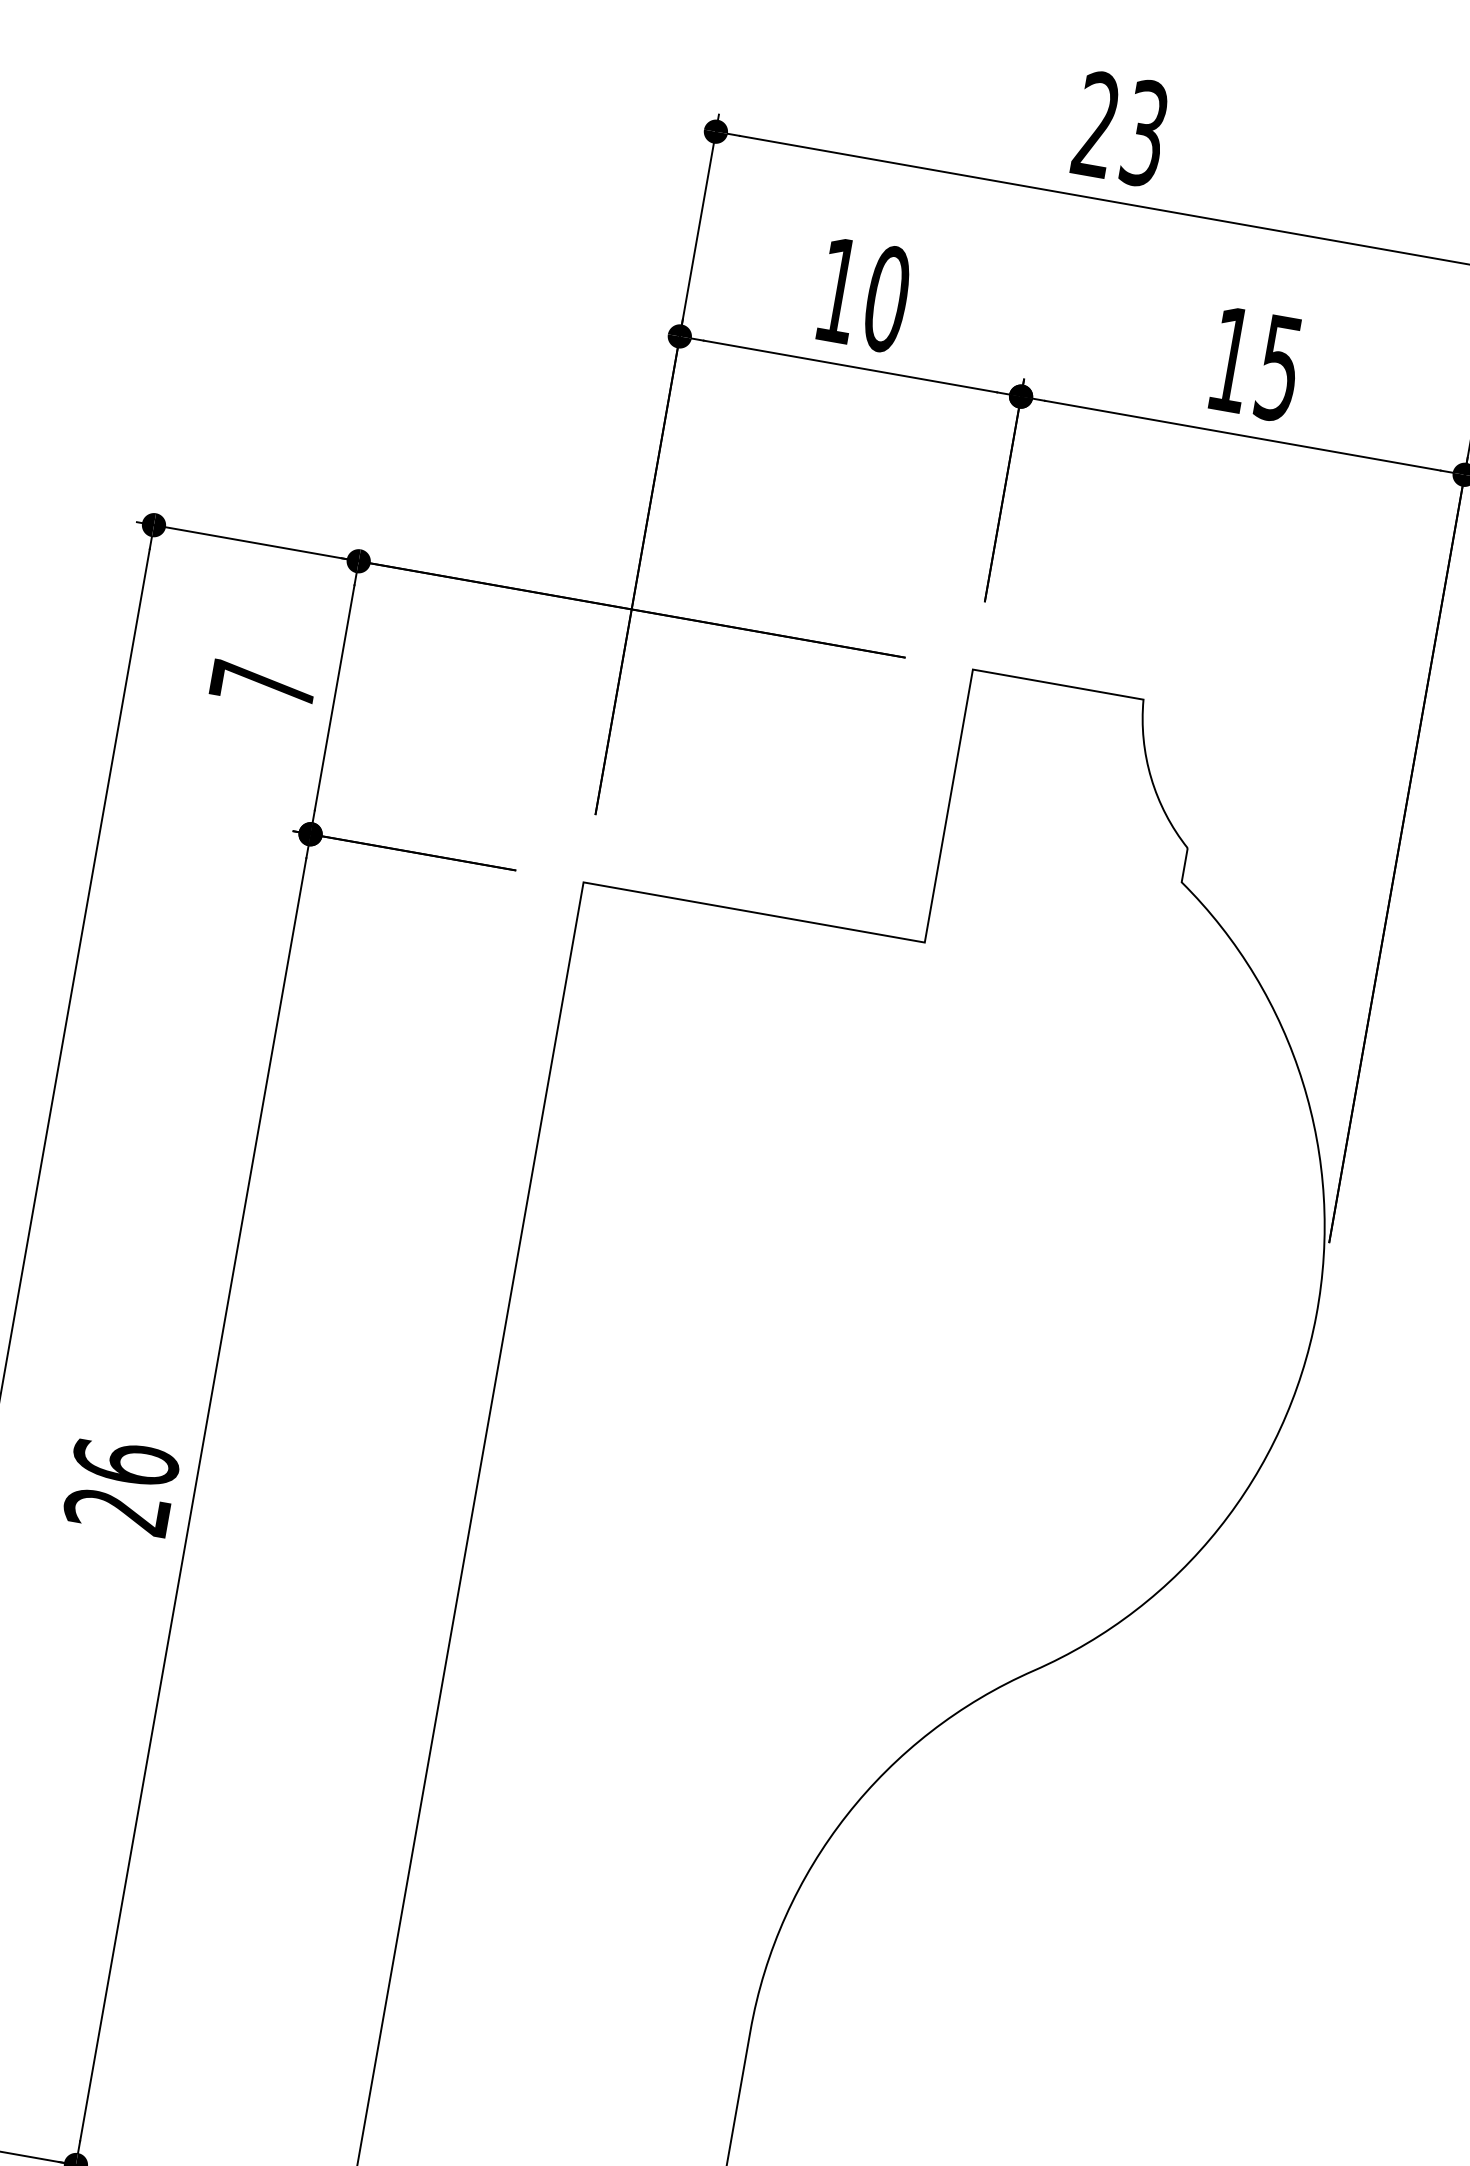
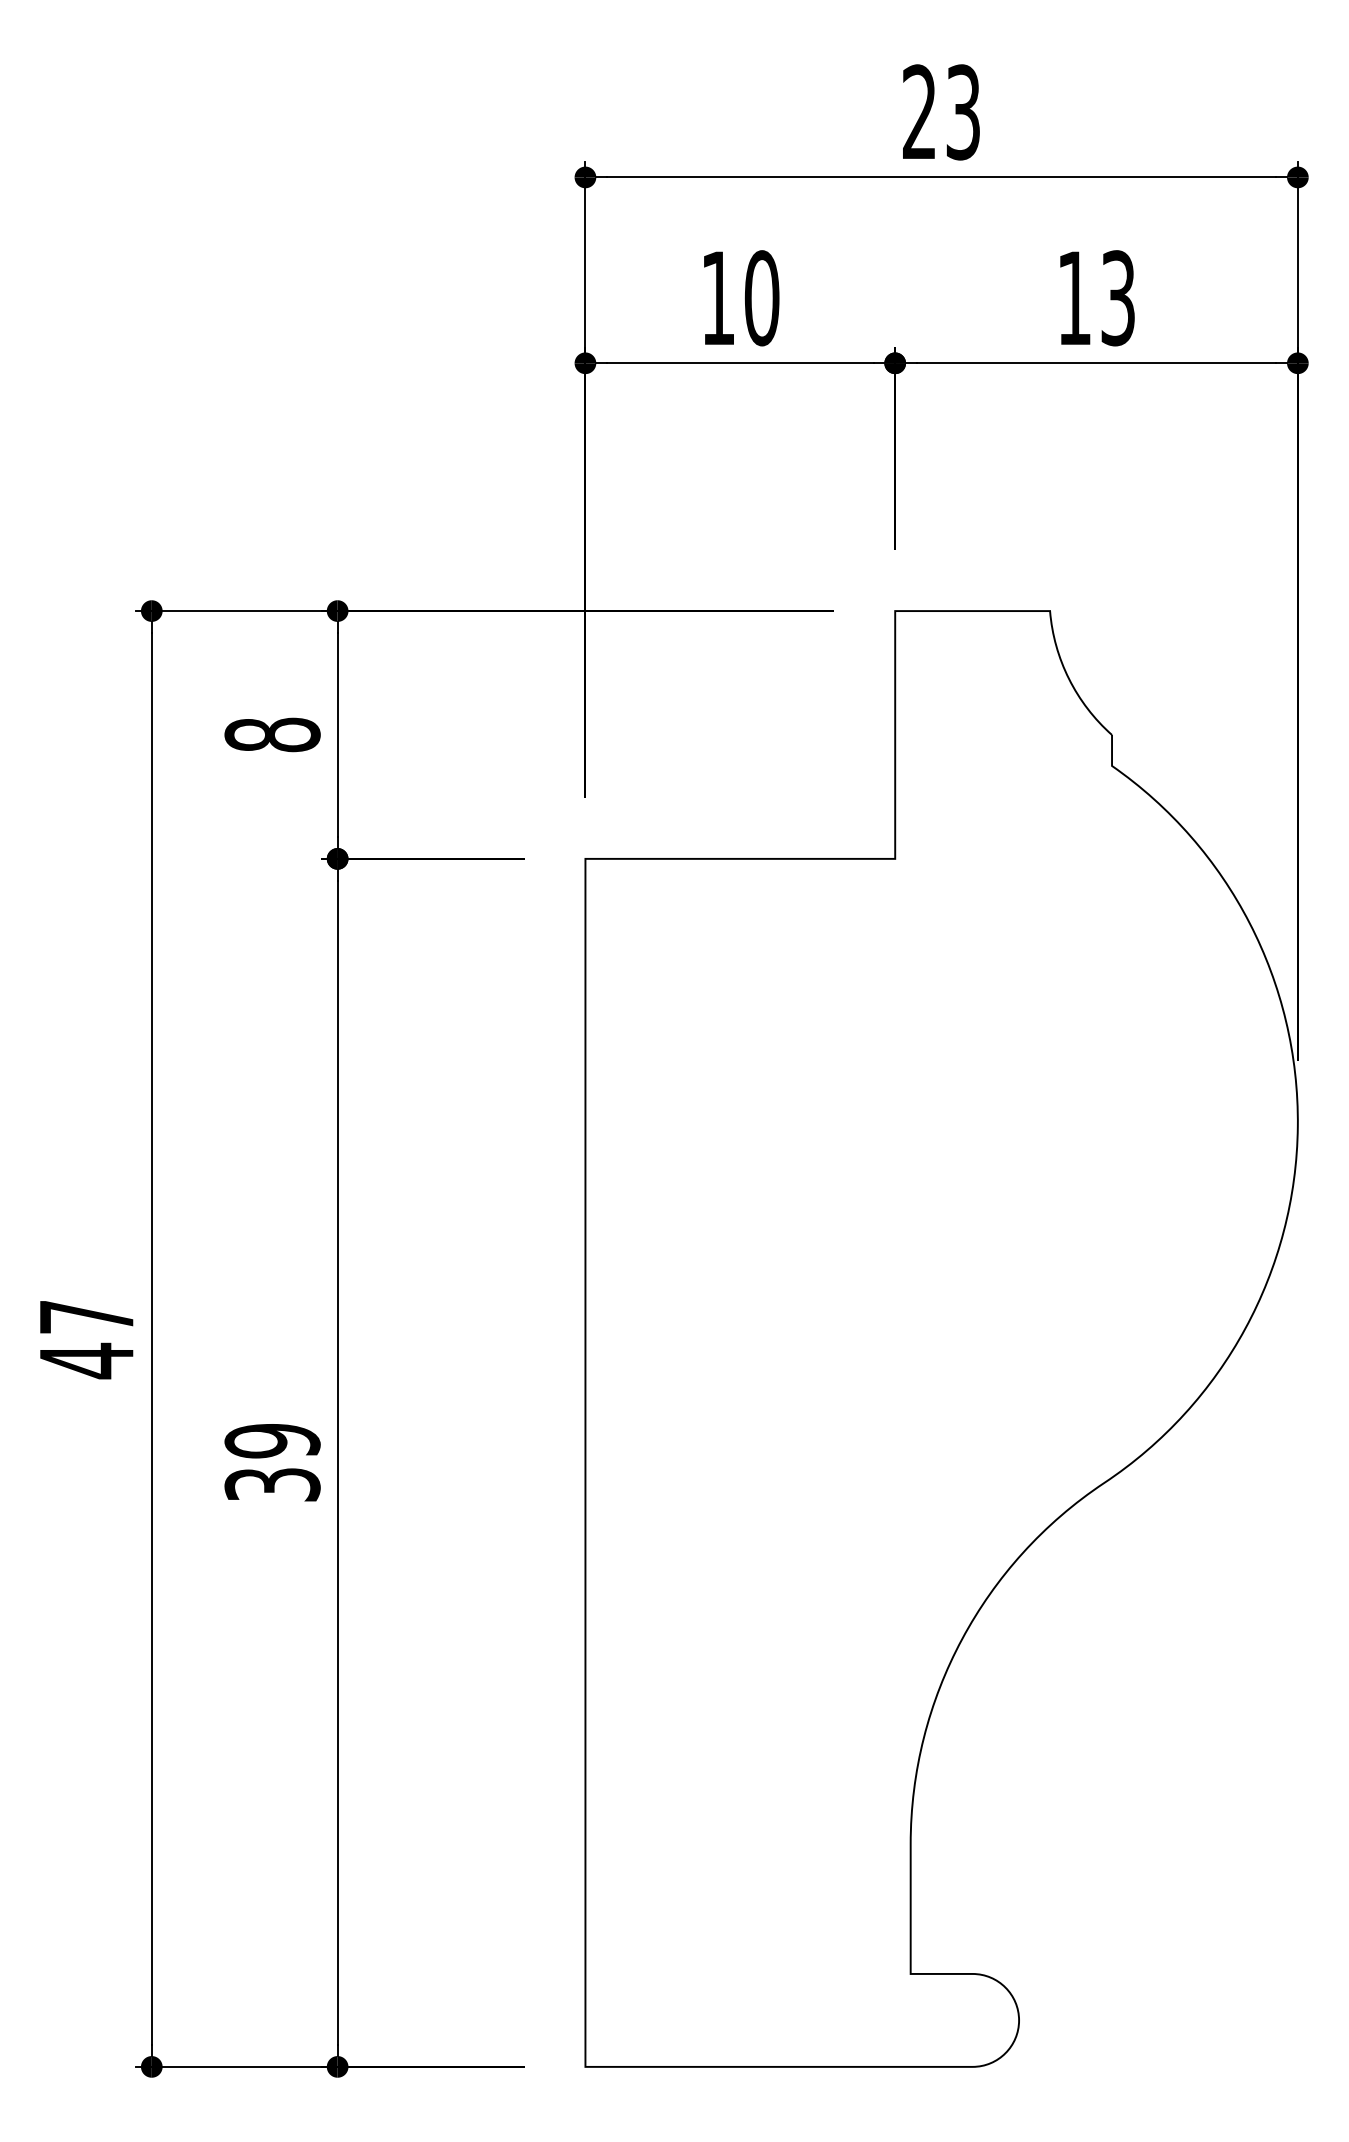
text: (1279, 368) -> (1118, 298), 15 -> 13
text: (262, 684) -> (272, 734), 7 -> 8
text: (121, 1486) -> (272, 1462), 26 -> 39

